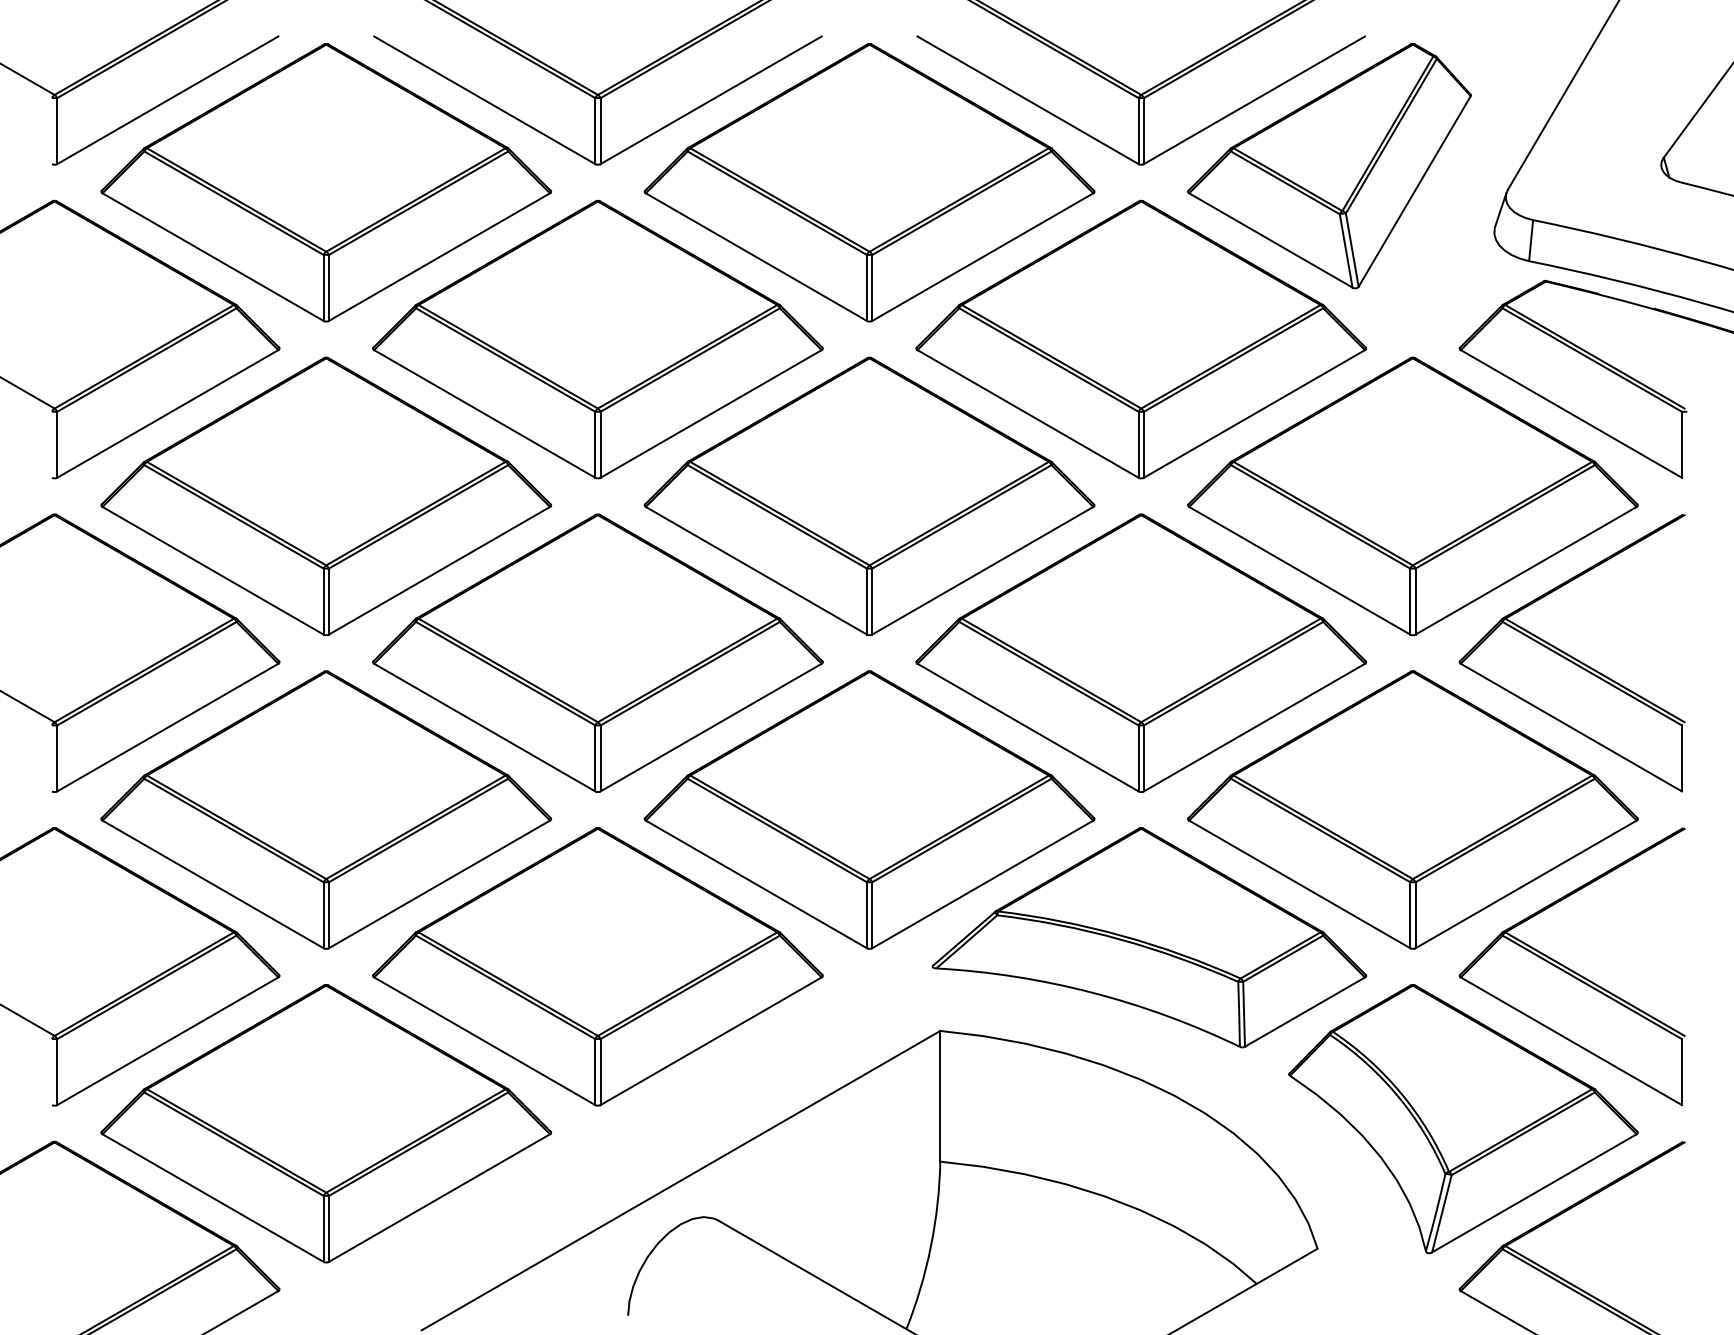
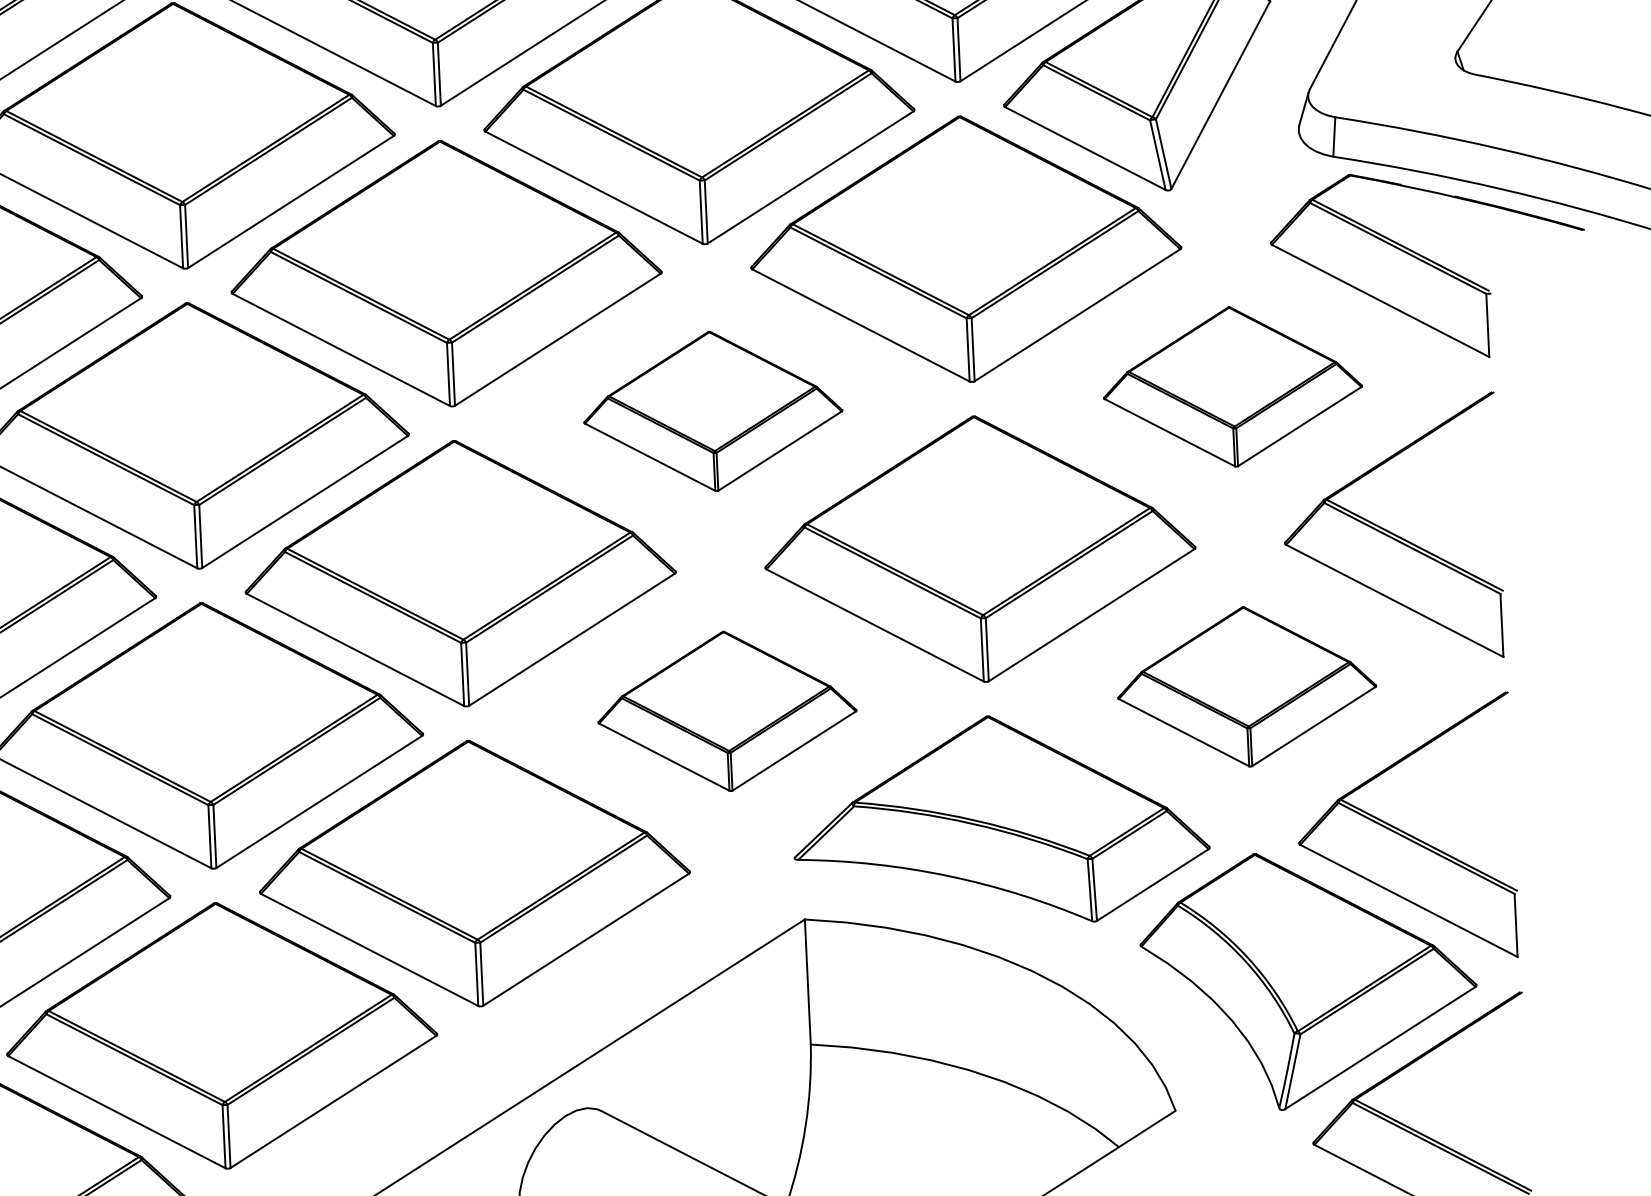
part: (869, 496) -> (713, 411), size x0.6
part: (1412, 496) -> (1232, 387), size x0.6
part: (869, 809) -> (727, 710), size x0.6
part: (1412, 809) -> (1246, 686), size x0.6

